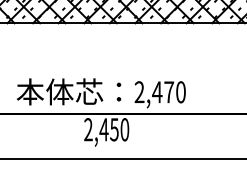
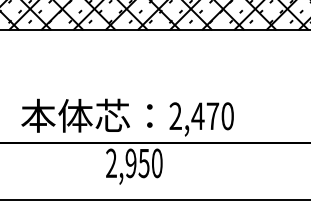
text: (103, 129) -> (130, 163), 2,450 -> 2,950

